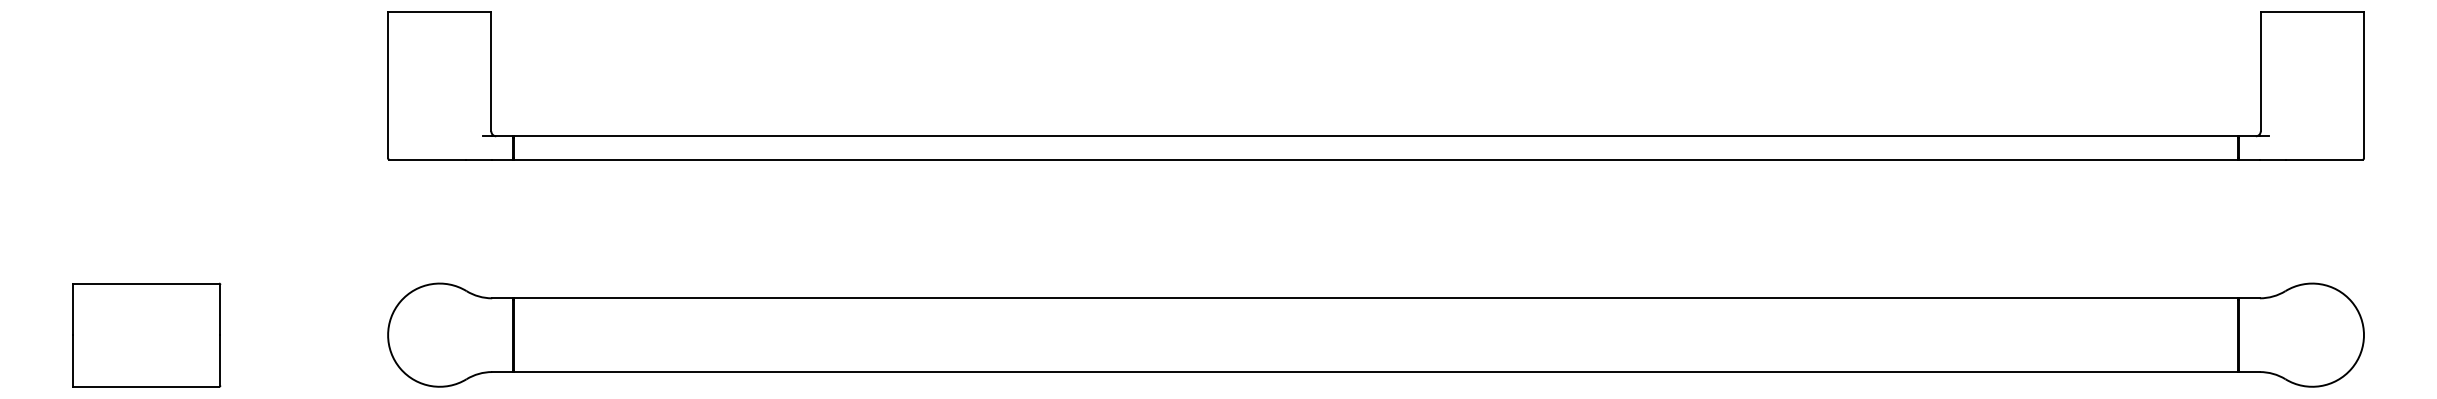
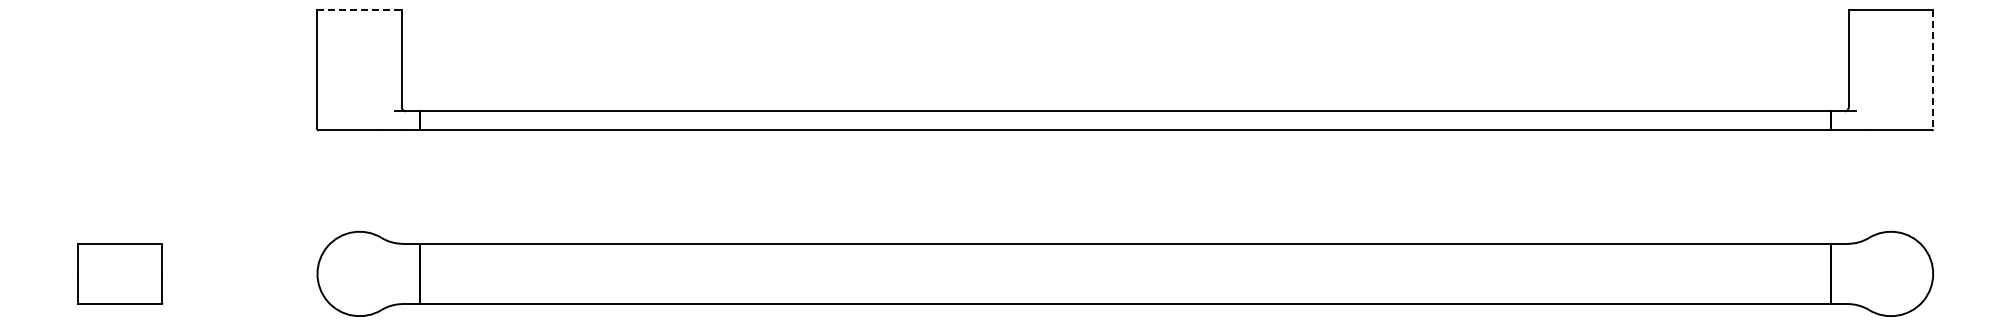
line: (440, 11) -> (360, 9), solid -> dashed
line: (2364, 85) -> (1933, 69), solid -> dashed
part: (147, 334) -> (120, 273), size x0.7

